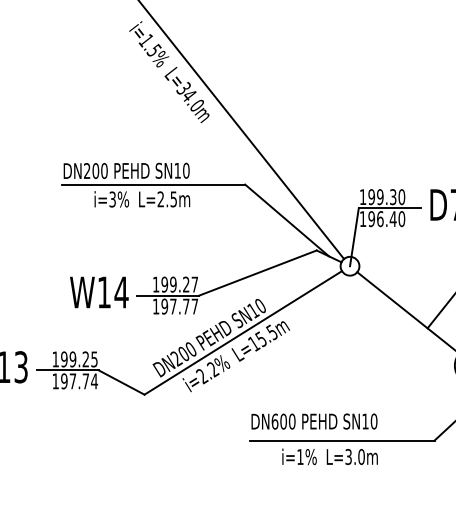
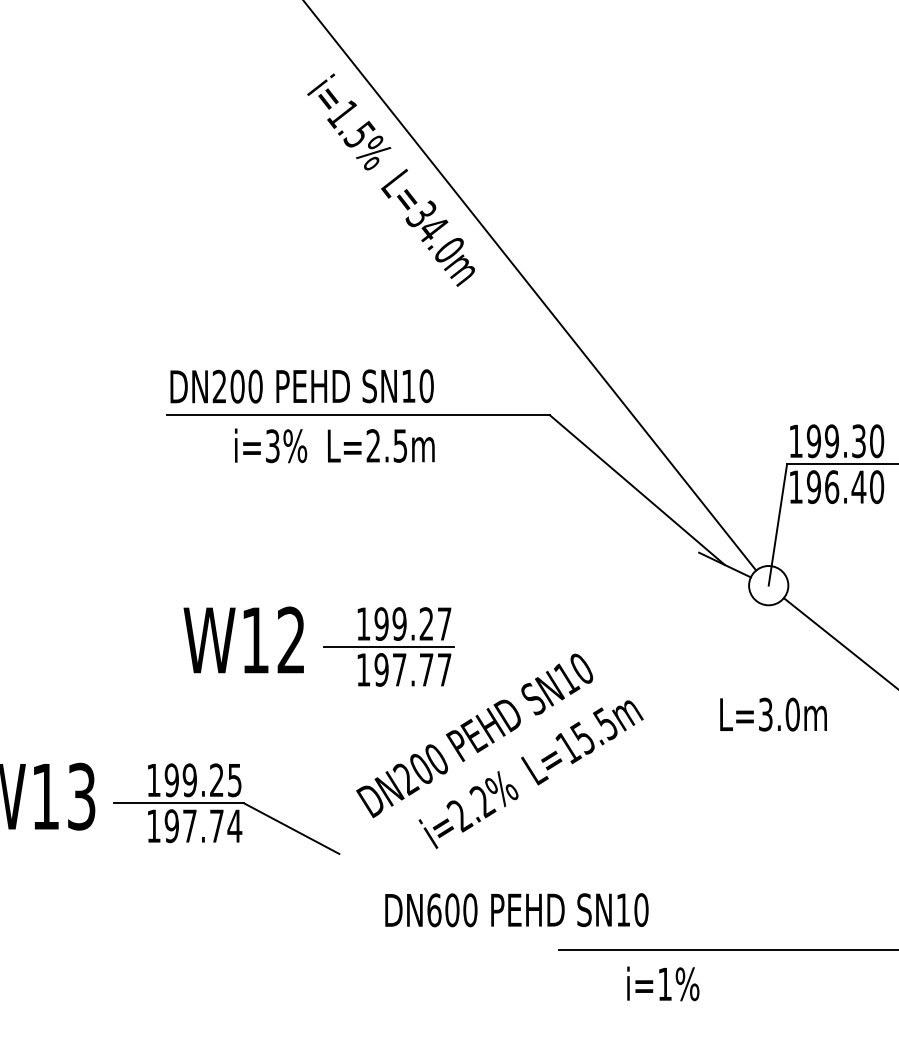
line: (257, 272) -> (575, 598), removed
text: (121, 292) -> (291, 640), W14 -> W12
line: (243, 332) -> (546, 724), removed
text: (314, 421) -> (516, 909), moved
text: (351, 456) -> (771, 713), moved

